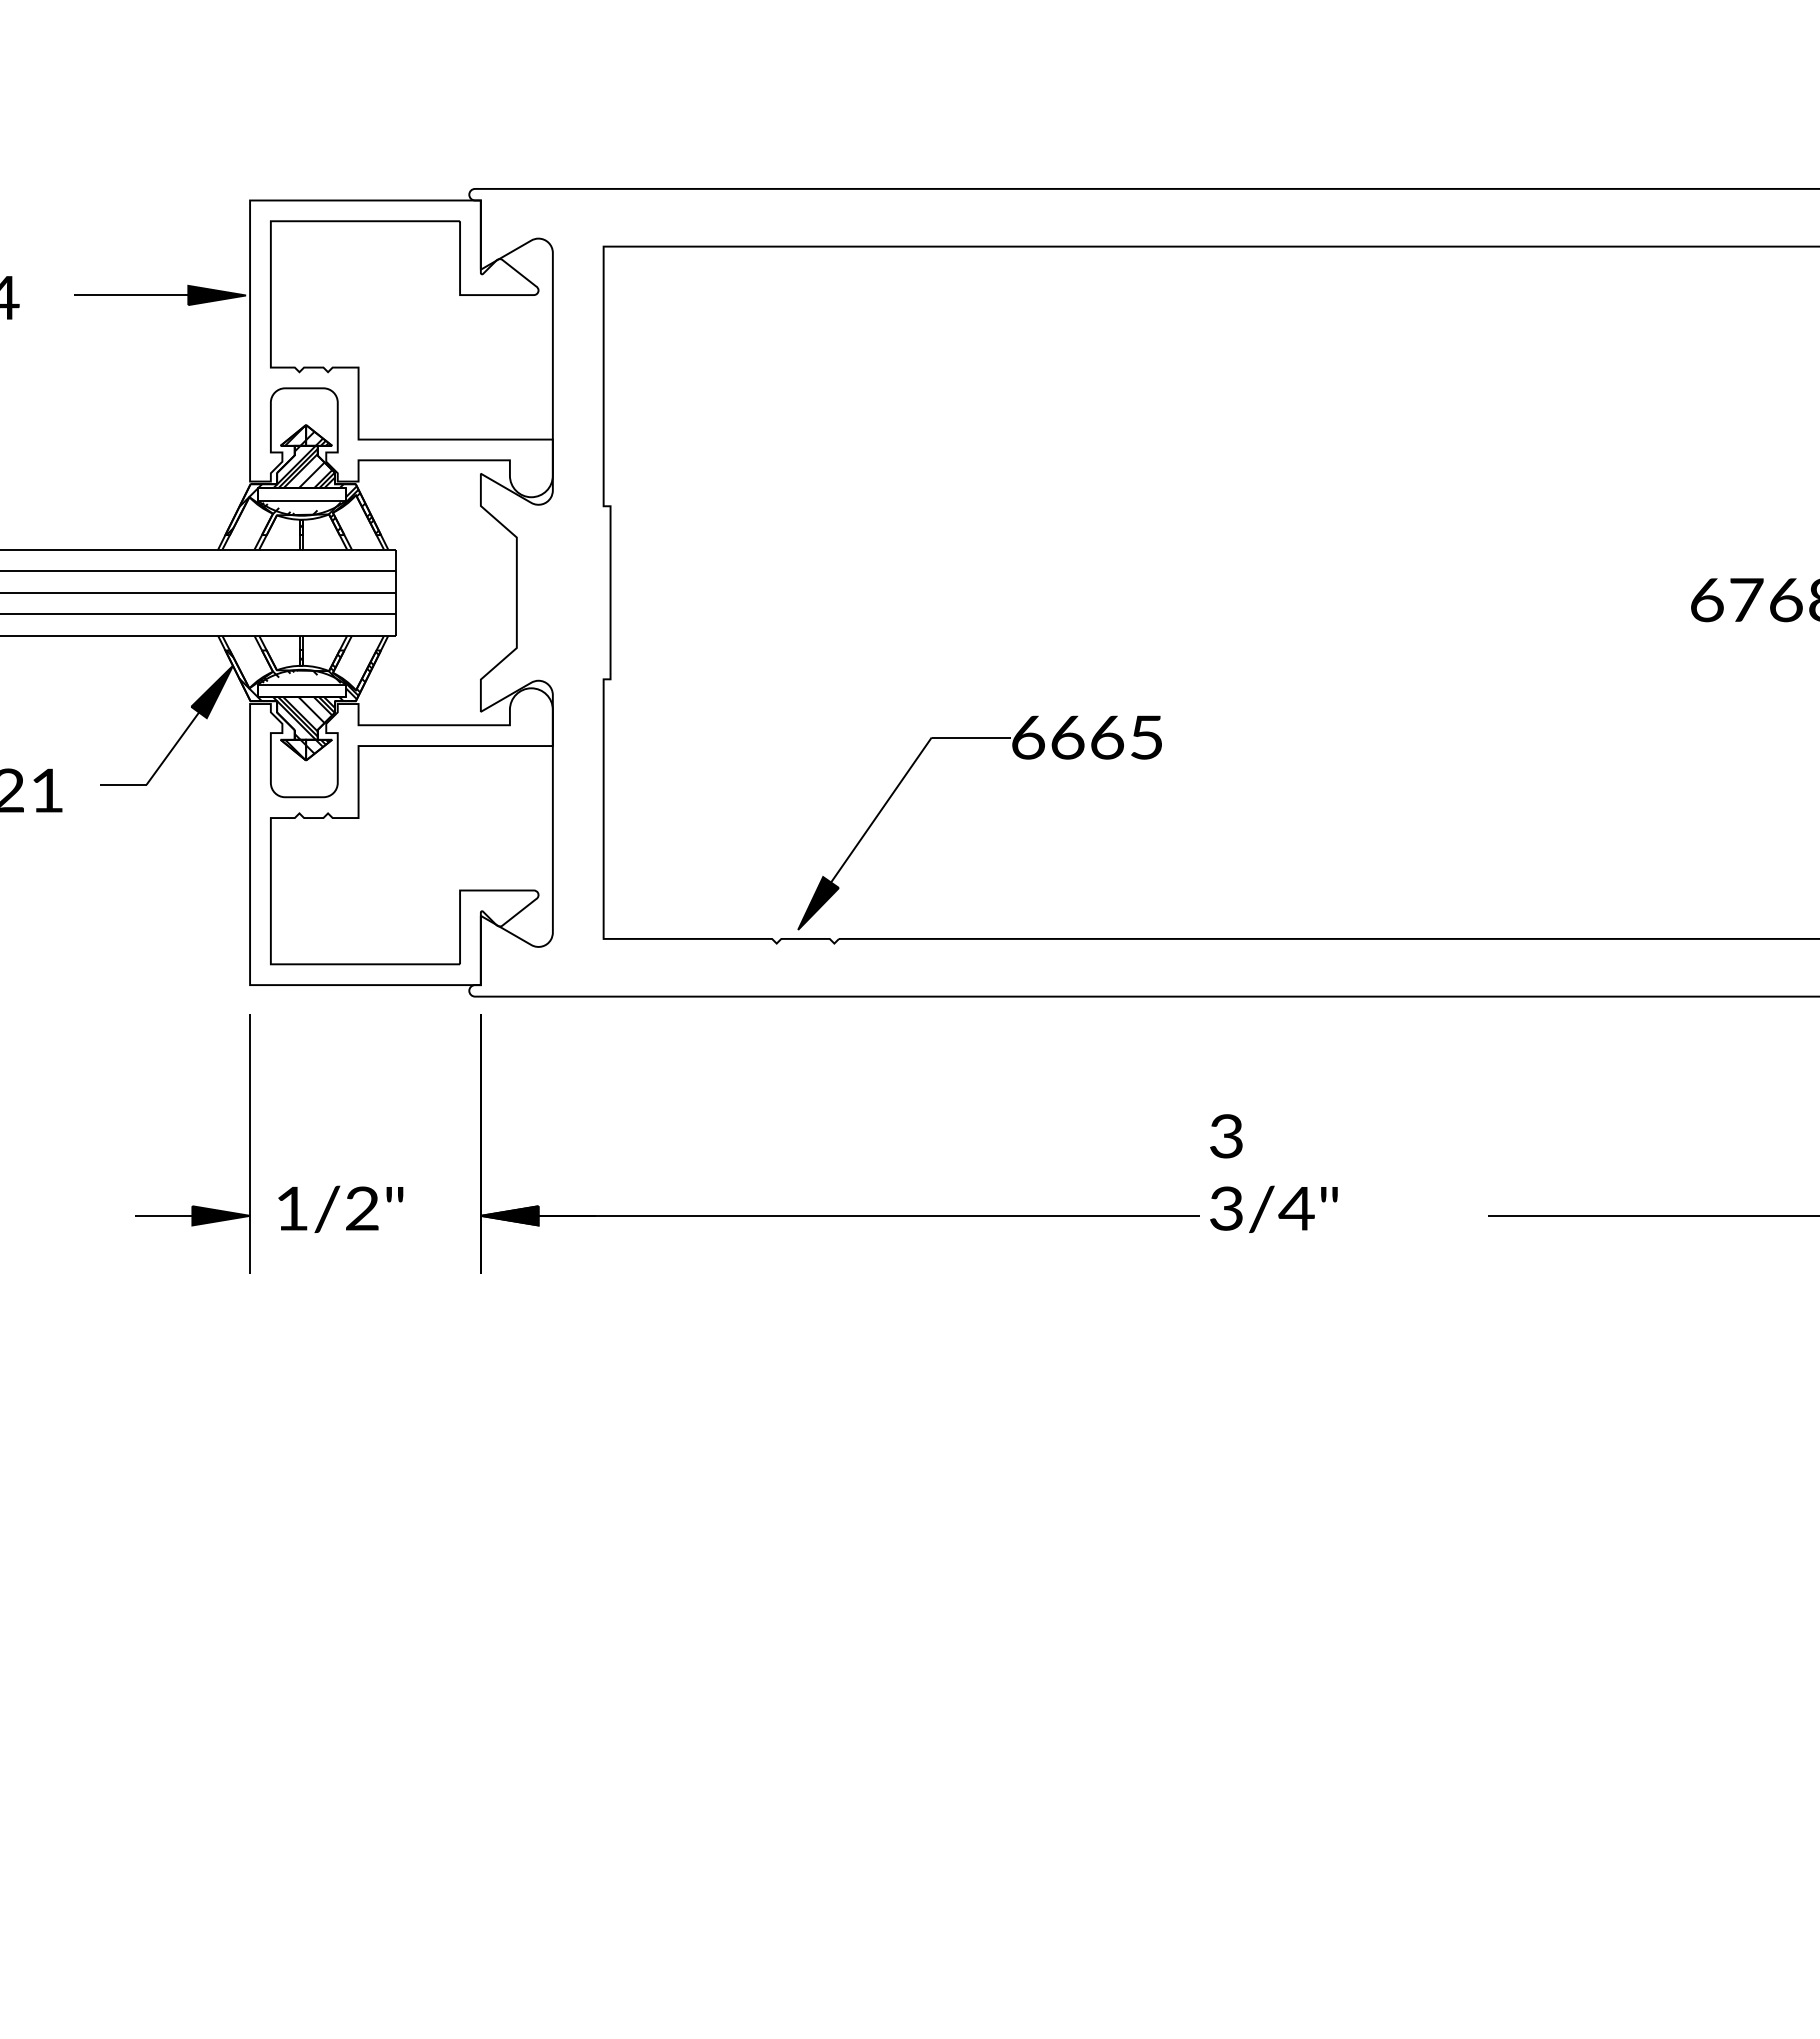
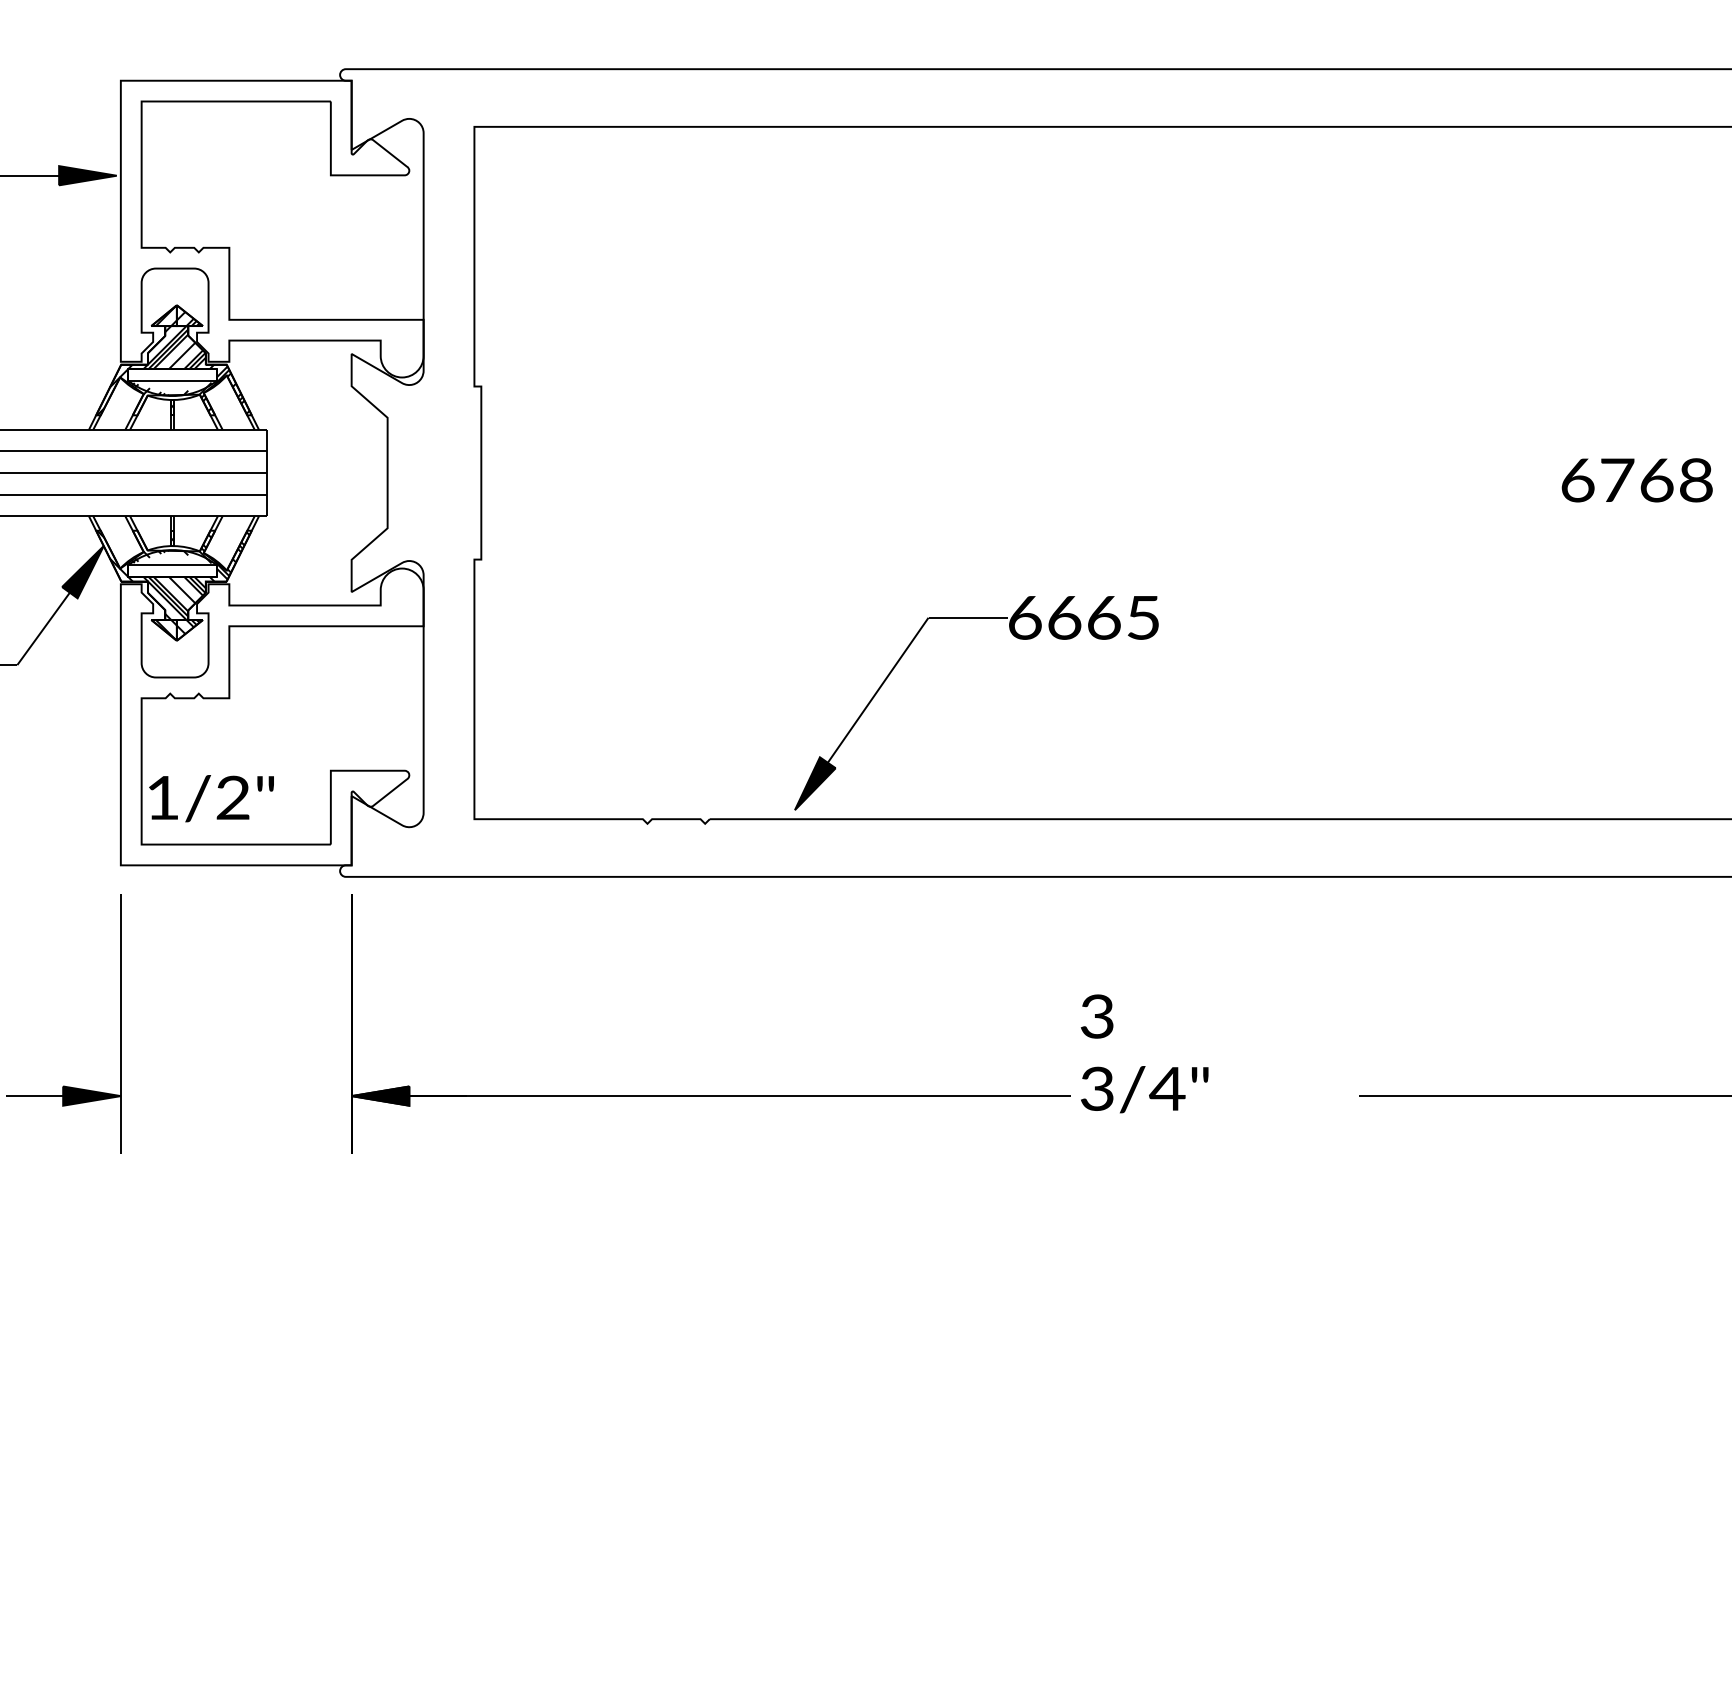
part: (1020, 758) -> (1017, 638), moved
text: (340, 1208) -> (211, 797), moved

